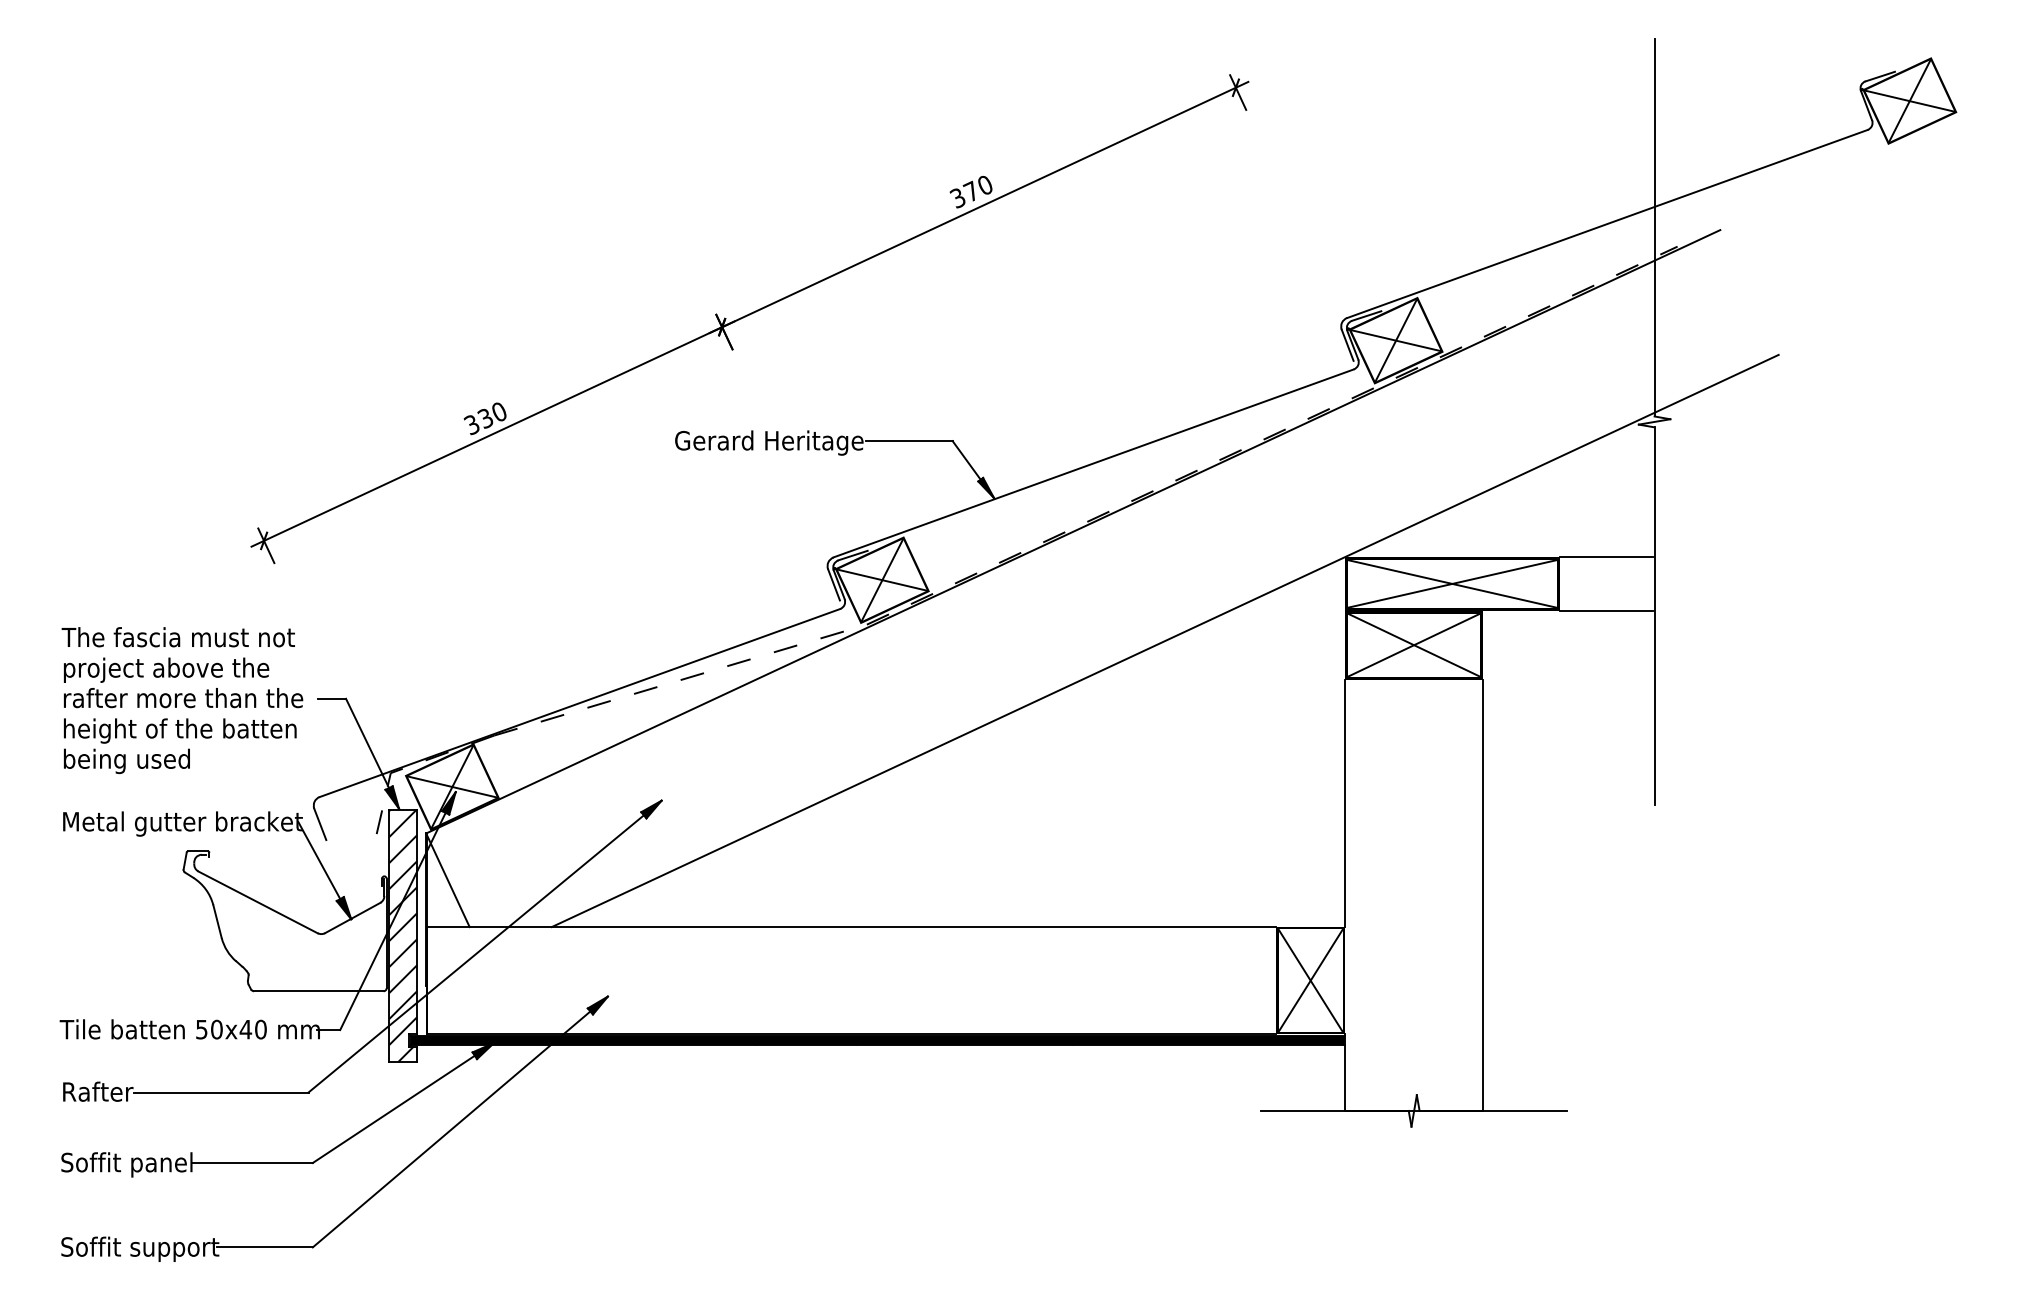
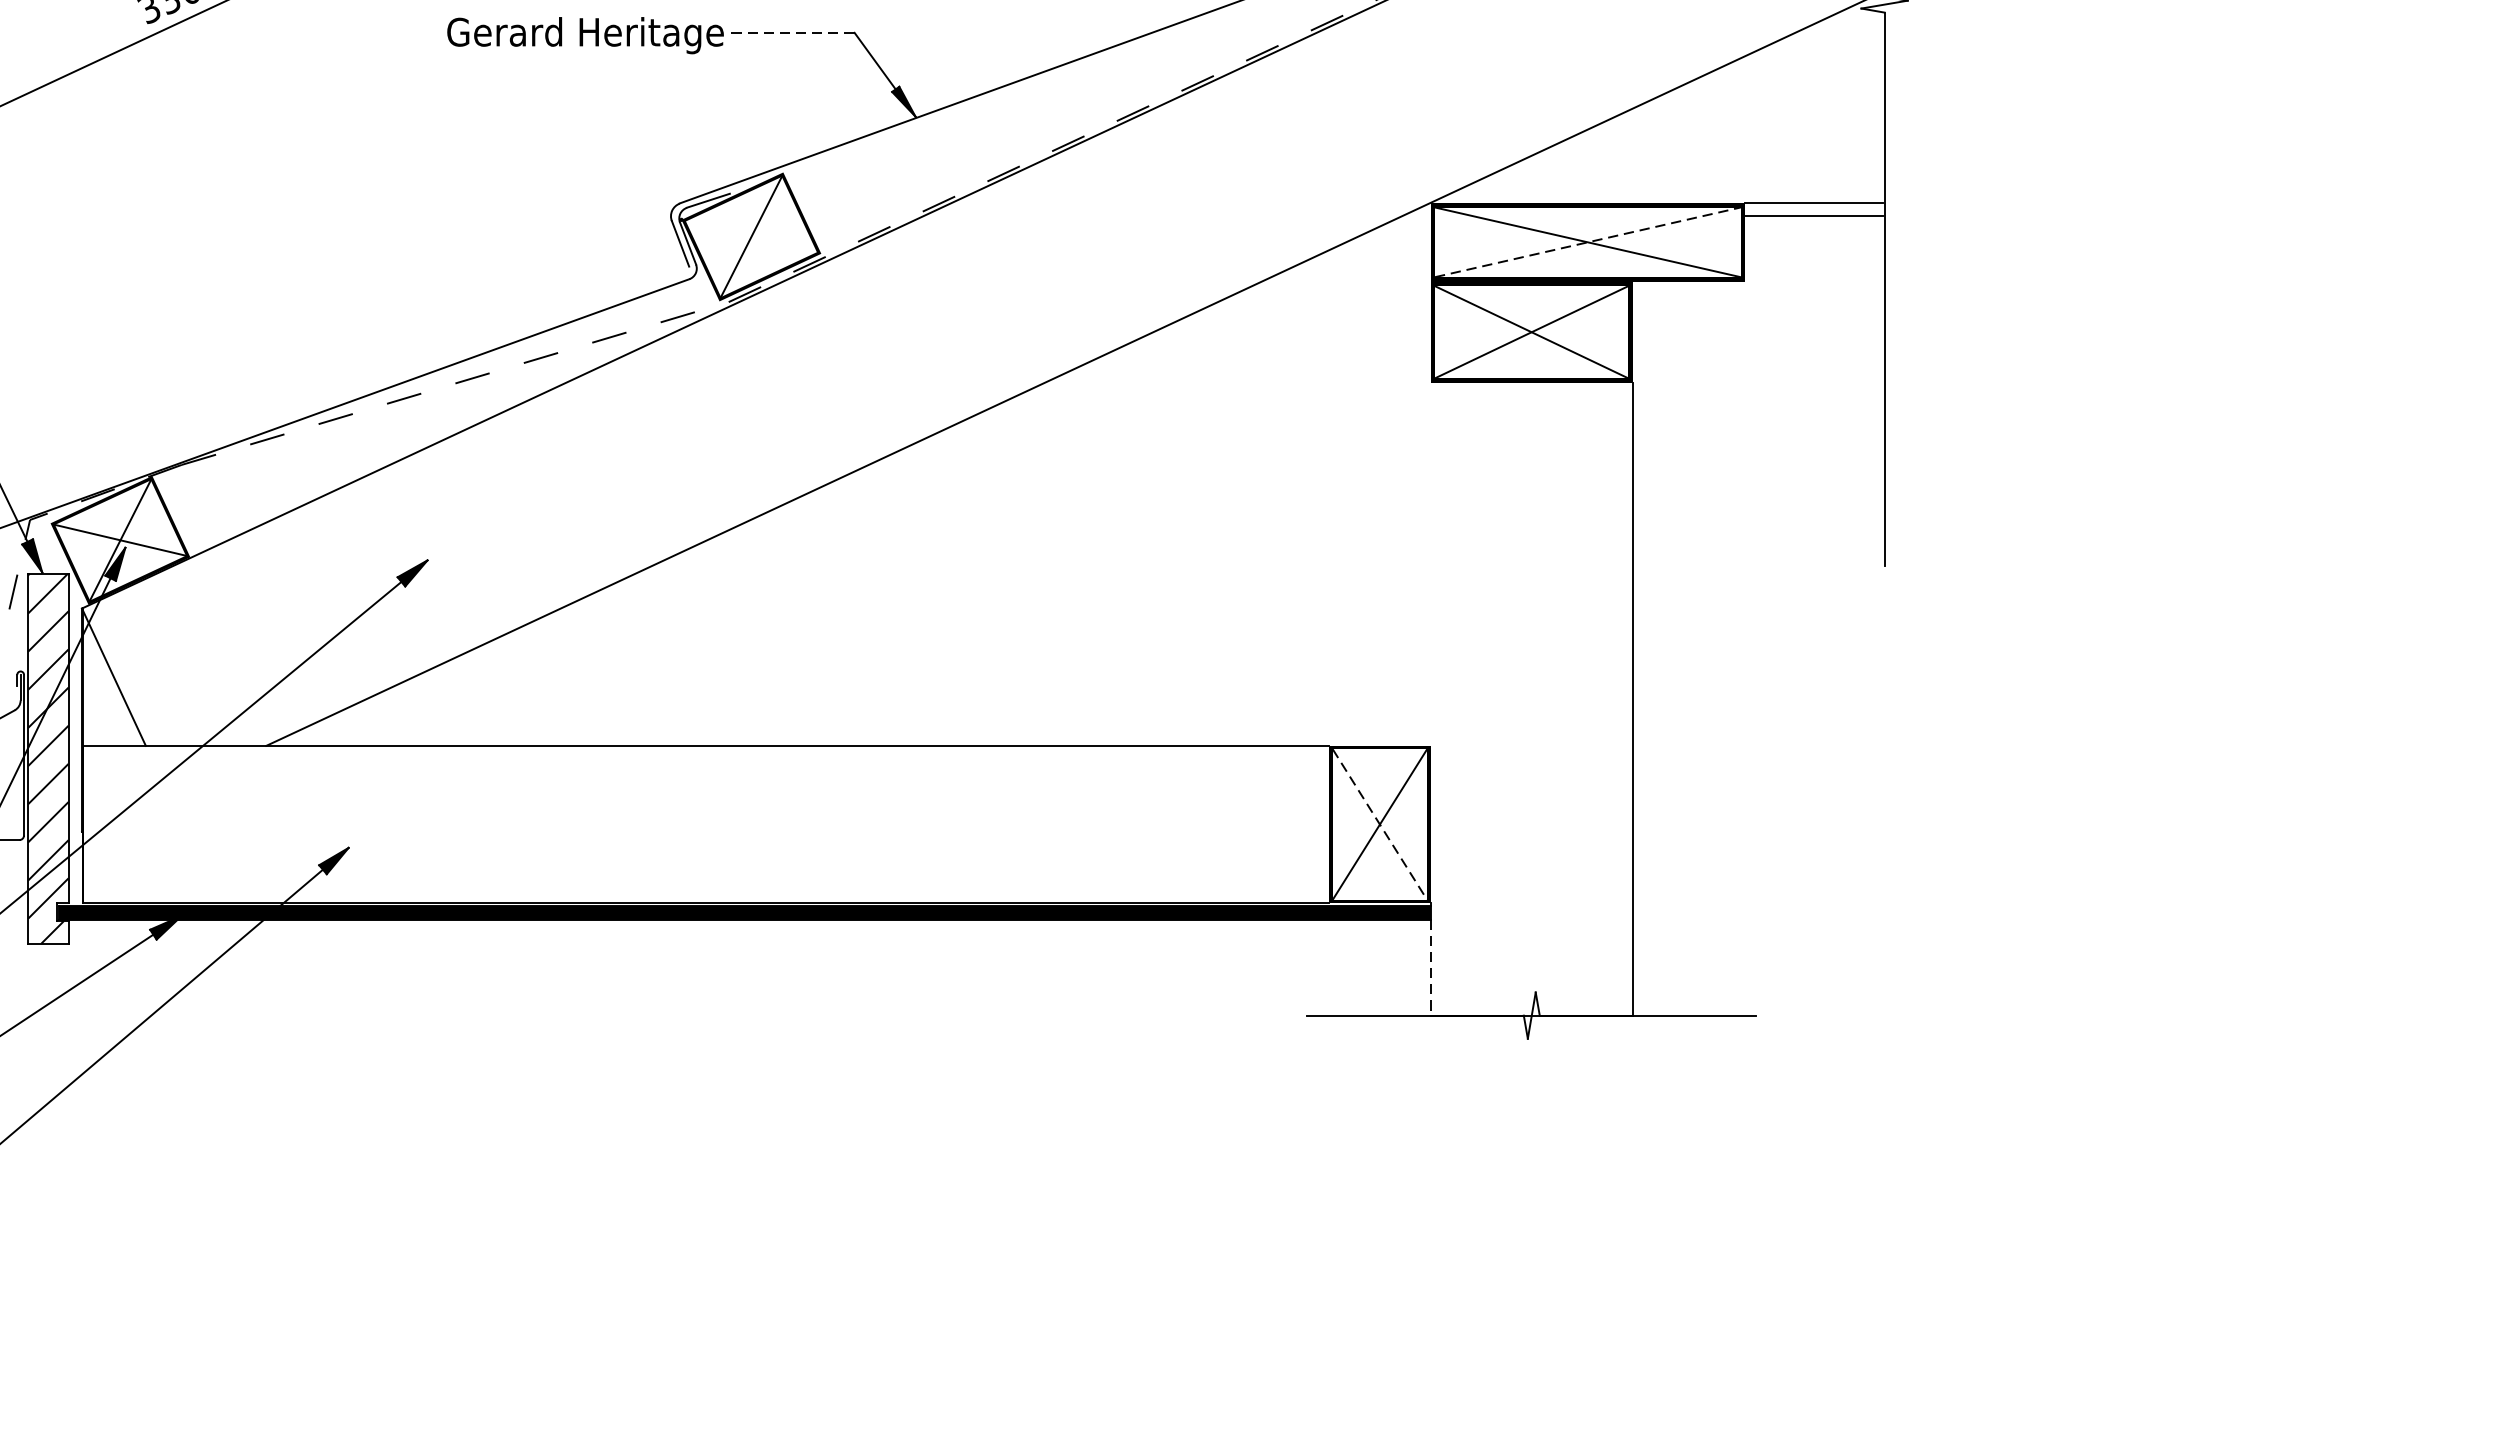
line: (908, 441) -> (789, 33), solid -> dashed
line: (881, 579) -> (750, 235), removed
line: (1452, 583) -> (1588, 241), solid -> dashed
line: (1606, 610) -> (1814, 215), moved
line: (1345, 803) -> (1431, 564), removed
line: (1310, 980) -> (1379, 824), solid -> dashed
line: (1345, 1078) -> (1431, 968), solid -> dashed

